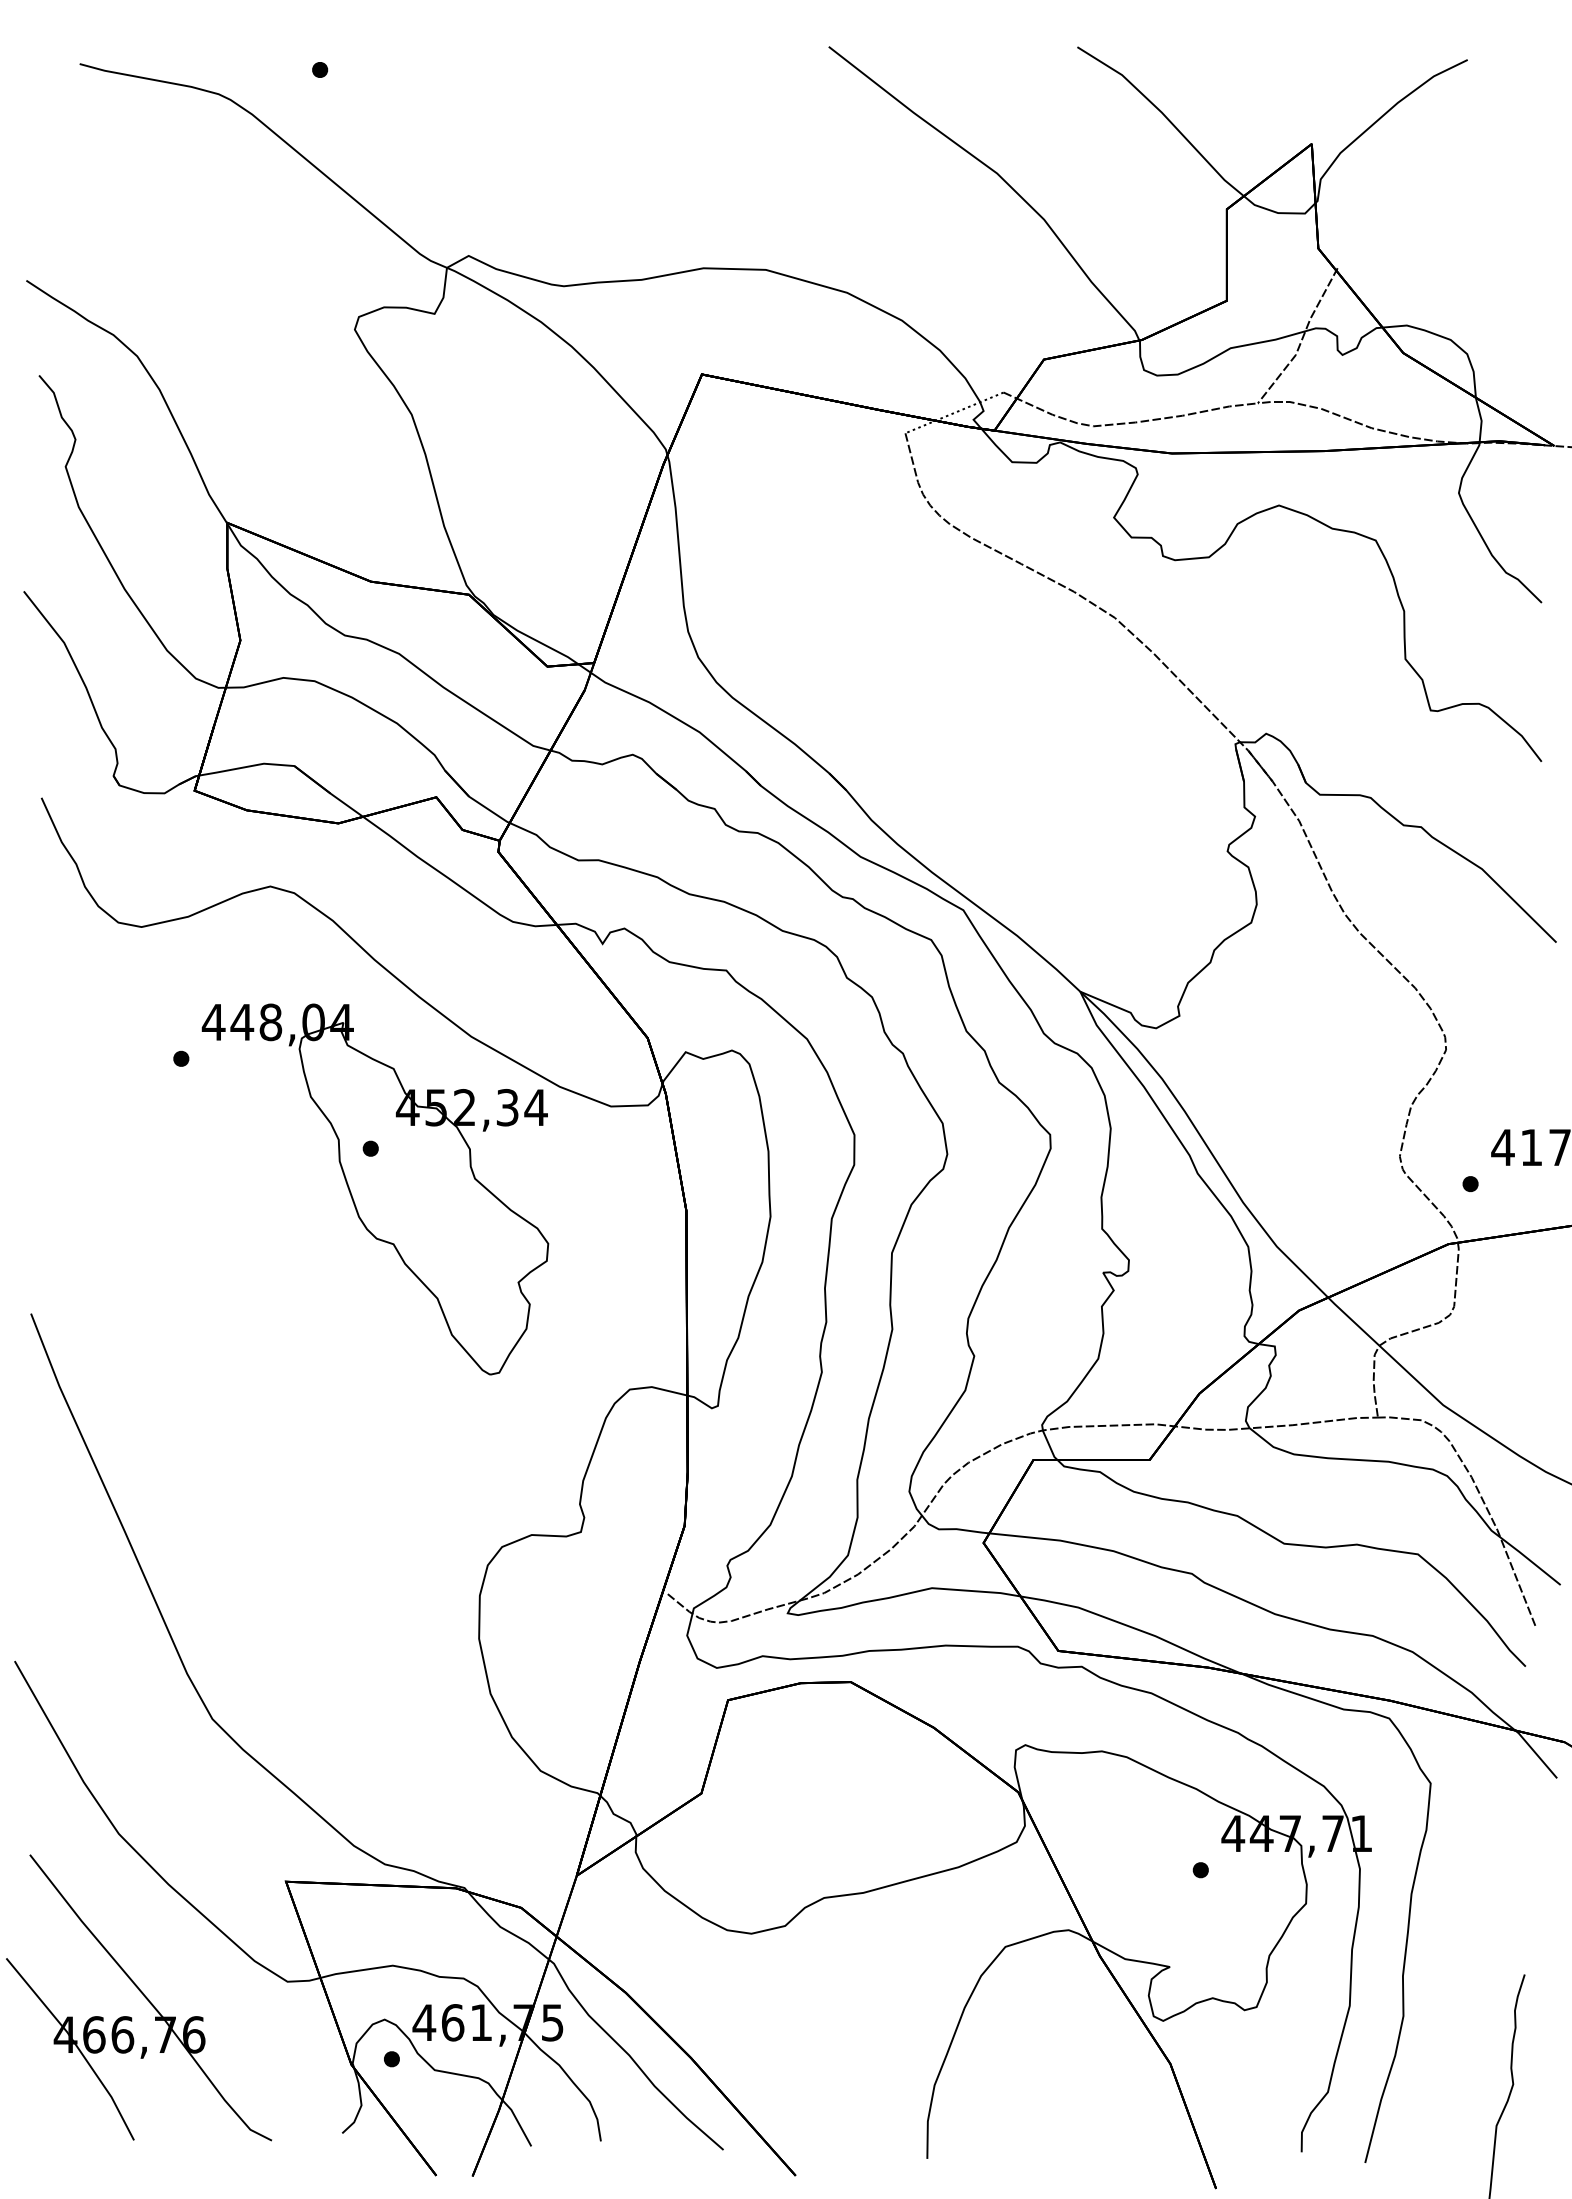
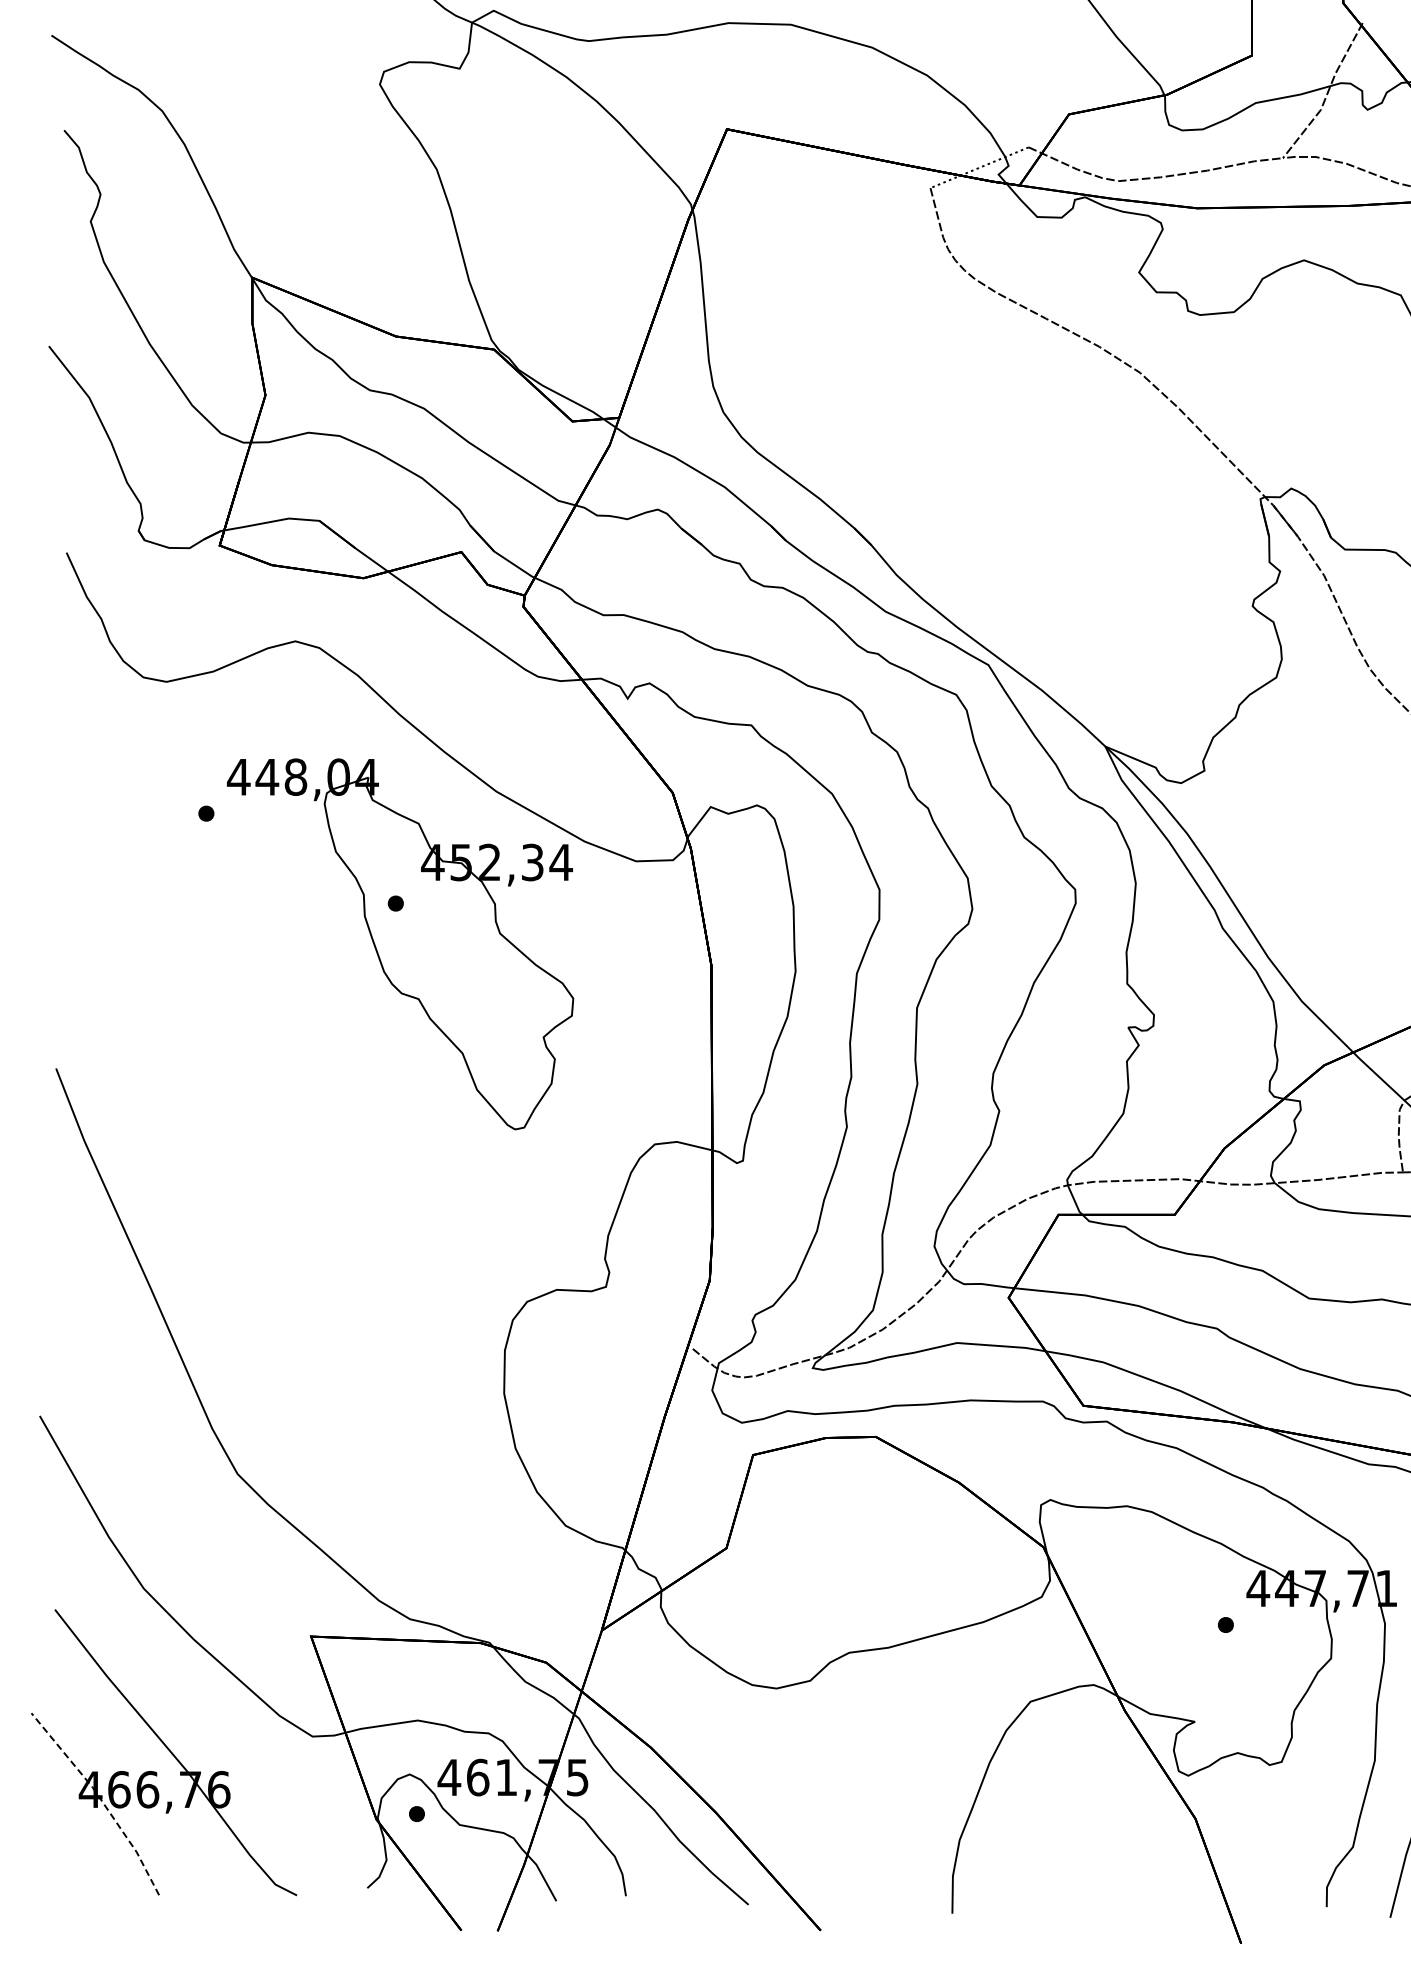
line: (76, 2045) -> (101, 1800), solid -> dashed

